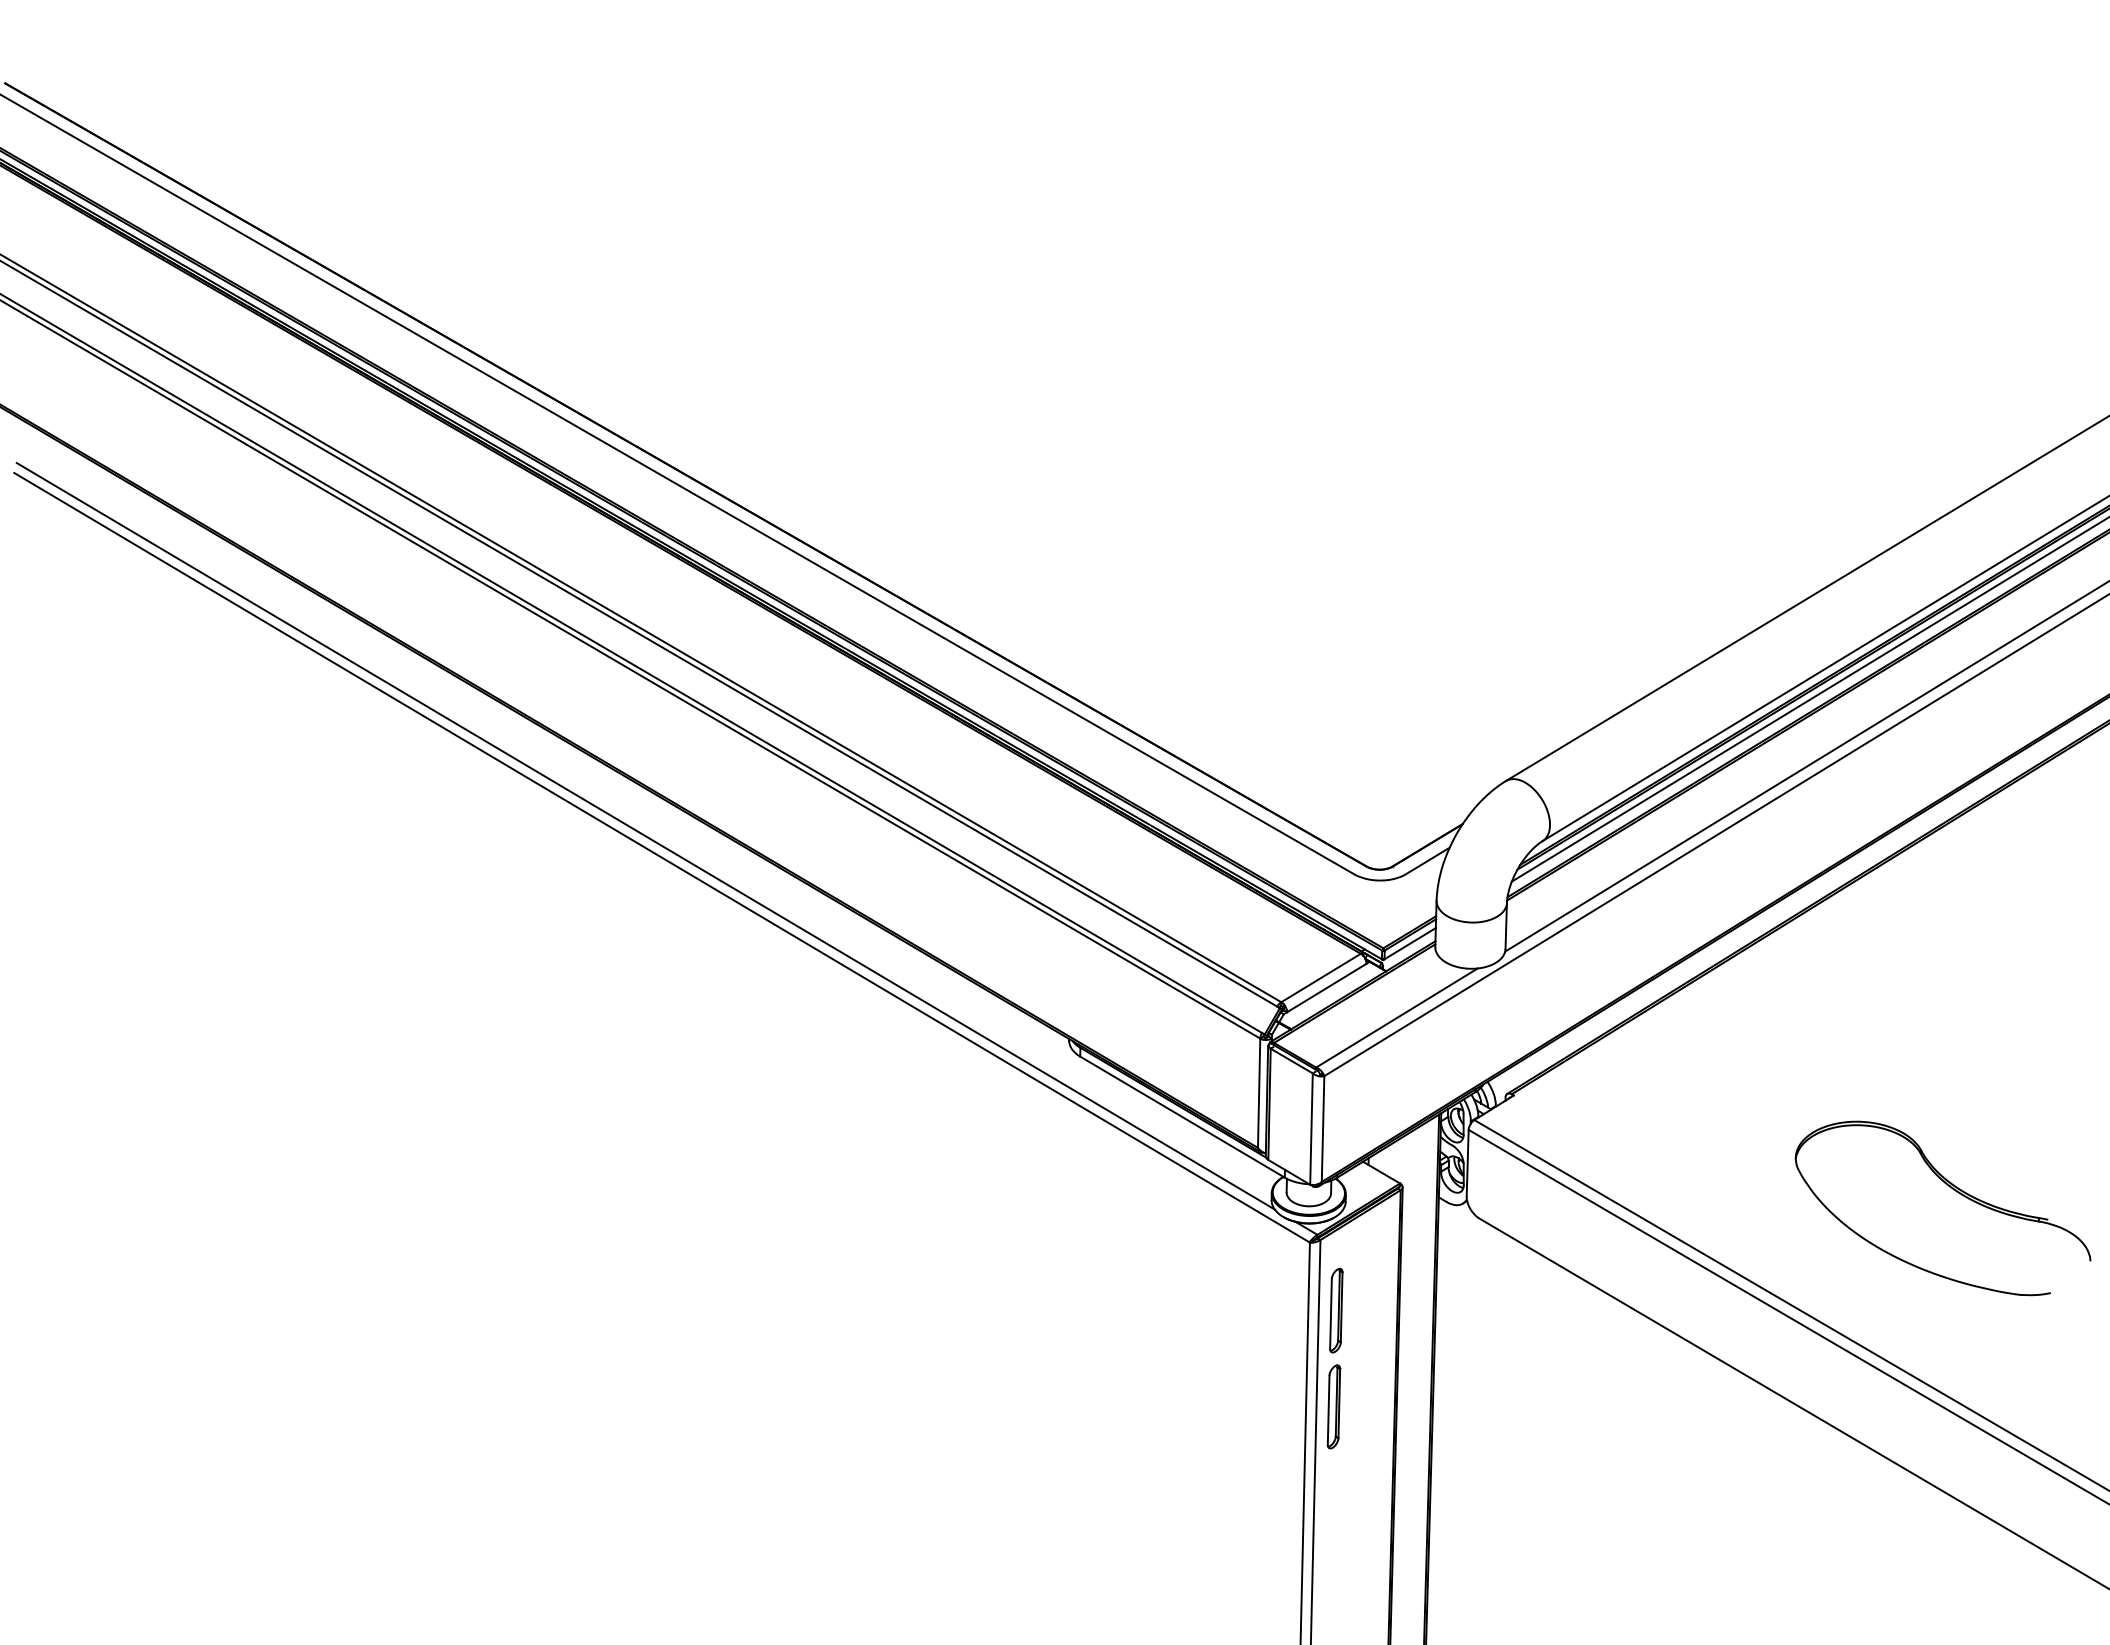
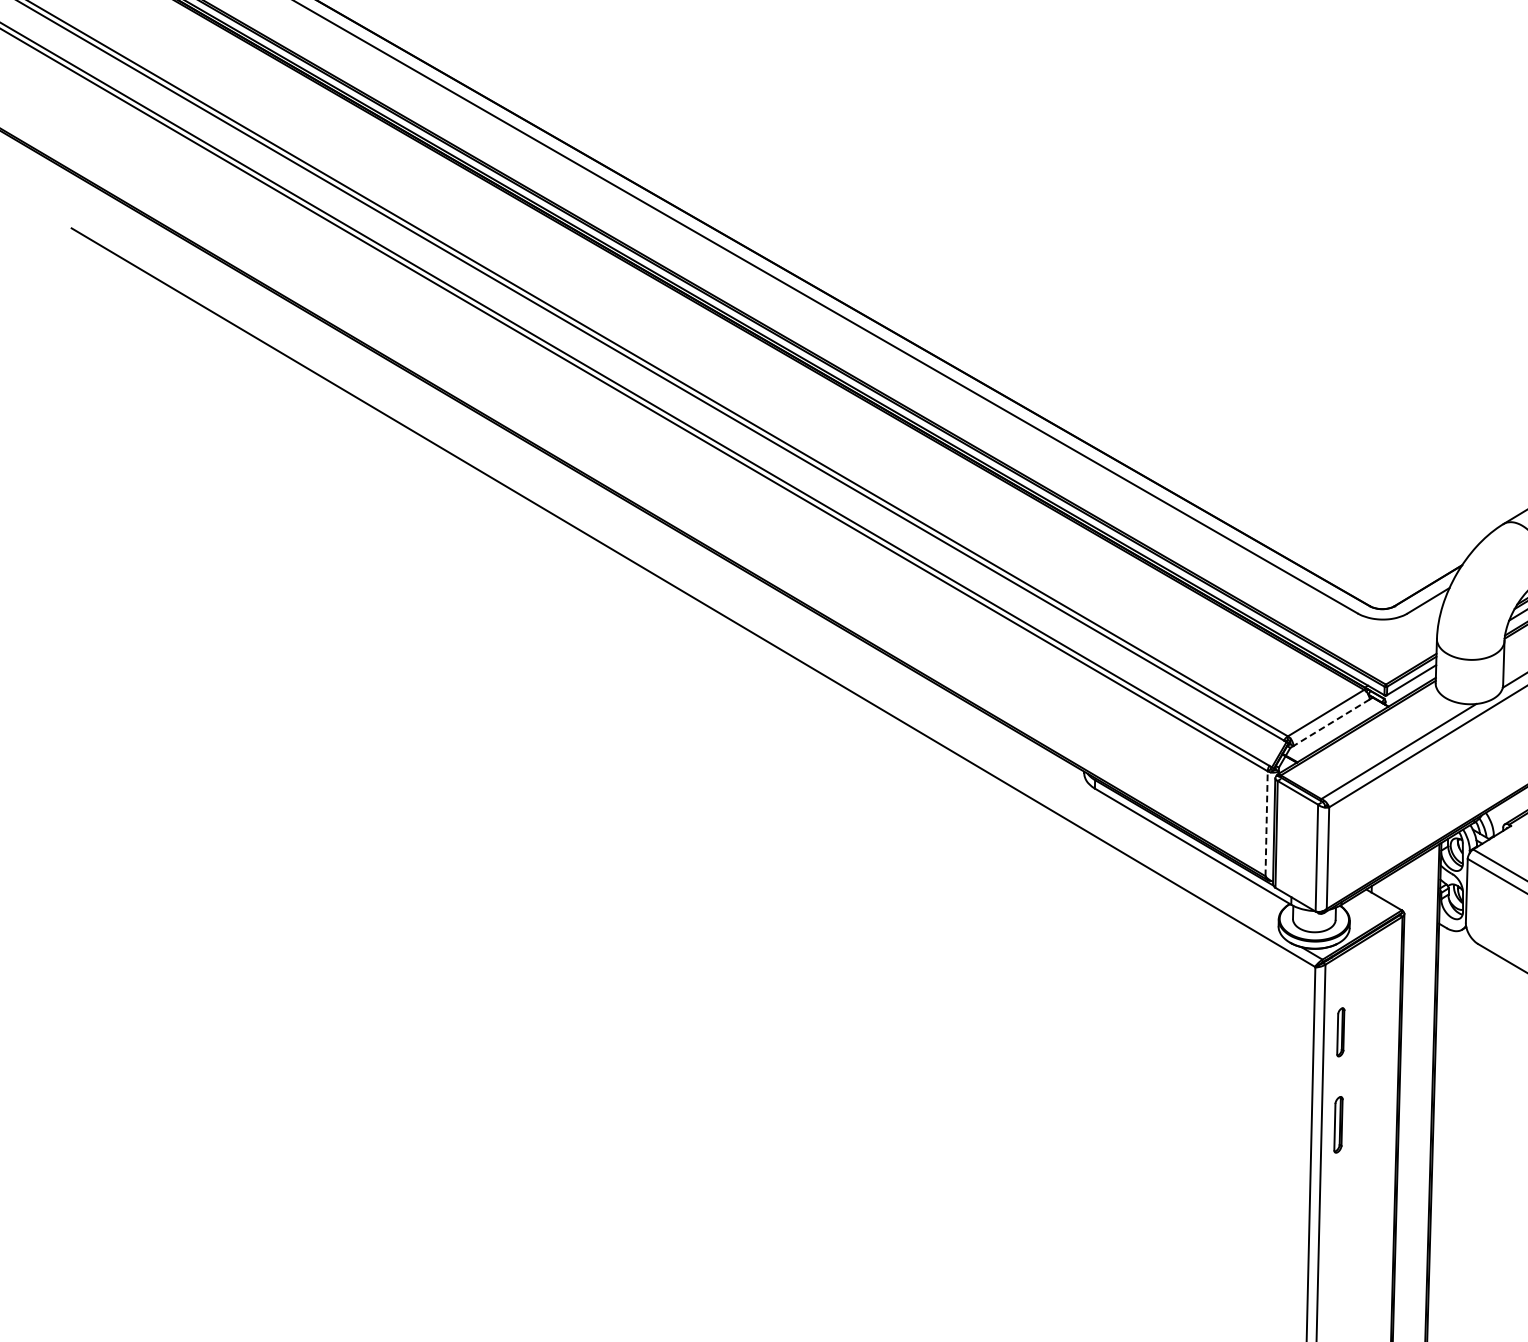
line: (645, 836) -> (677, 577), removed
line: (1326, 988) -> (1331, 723), solid -> dashed
line: (1259, 1093) -> (1266, 823), solid -> dashed
part: (1336, 1310) -> (1340, 1032), size x0.6
part: (1333, 1406) -> (1338, 1124), size x0.7

